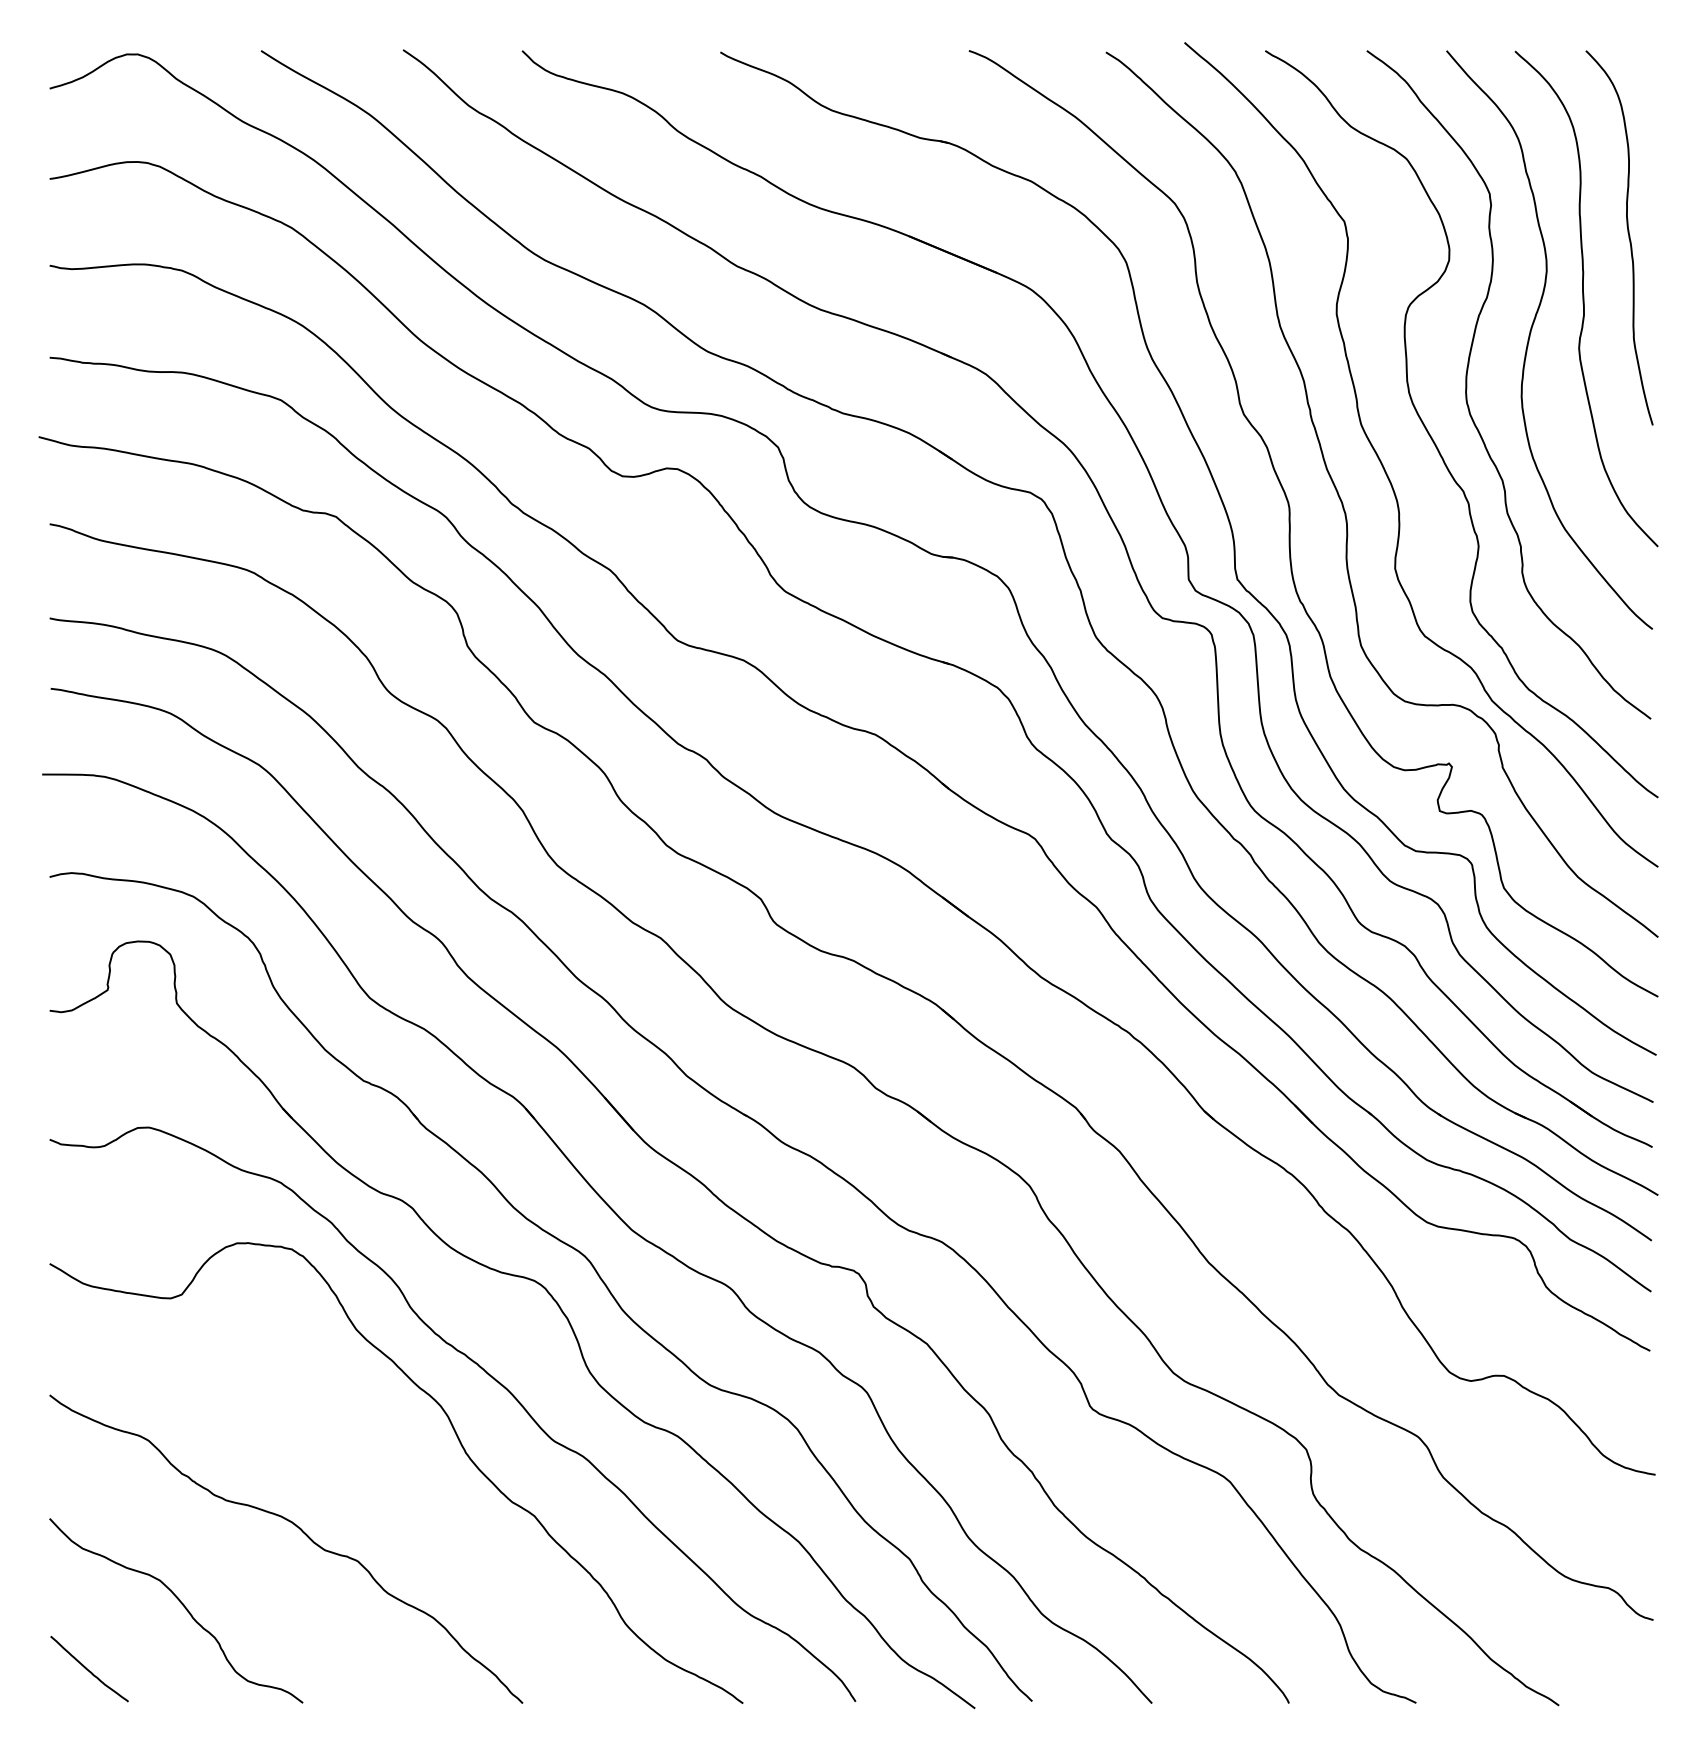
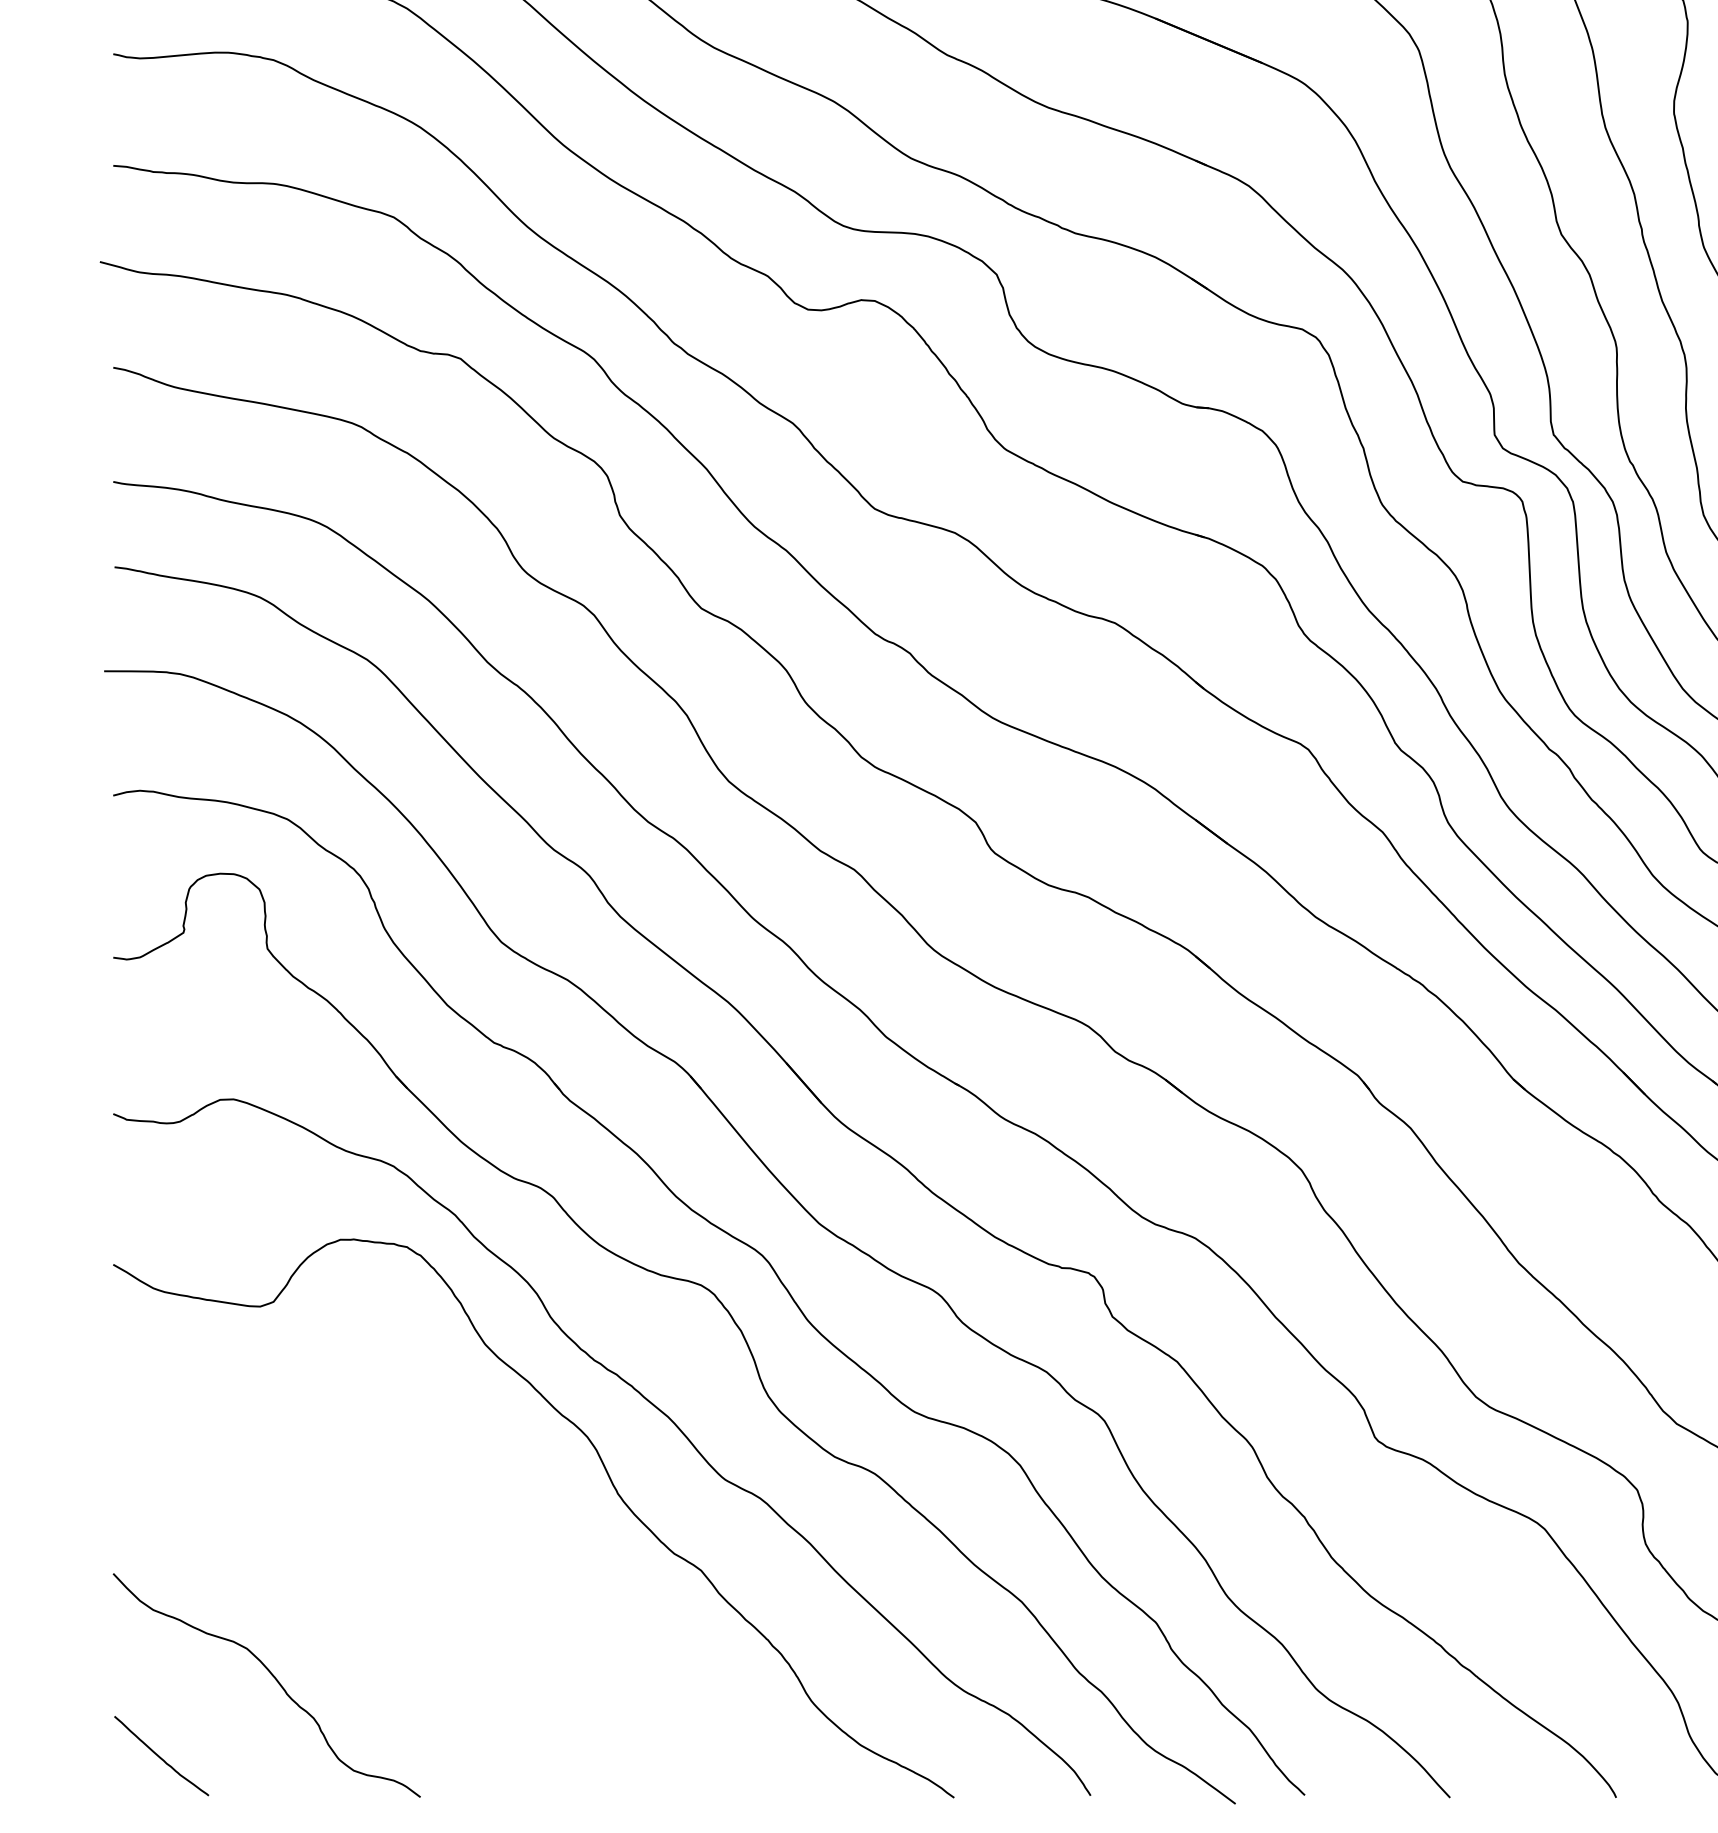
curve: (302, 1532) -> (419, 1590), removed

